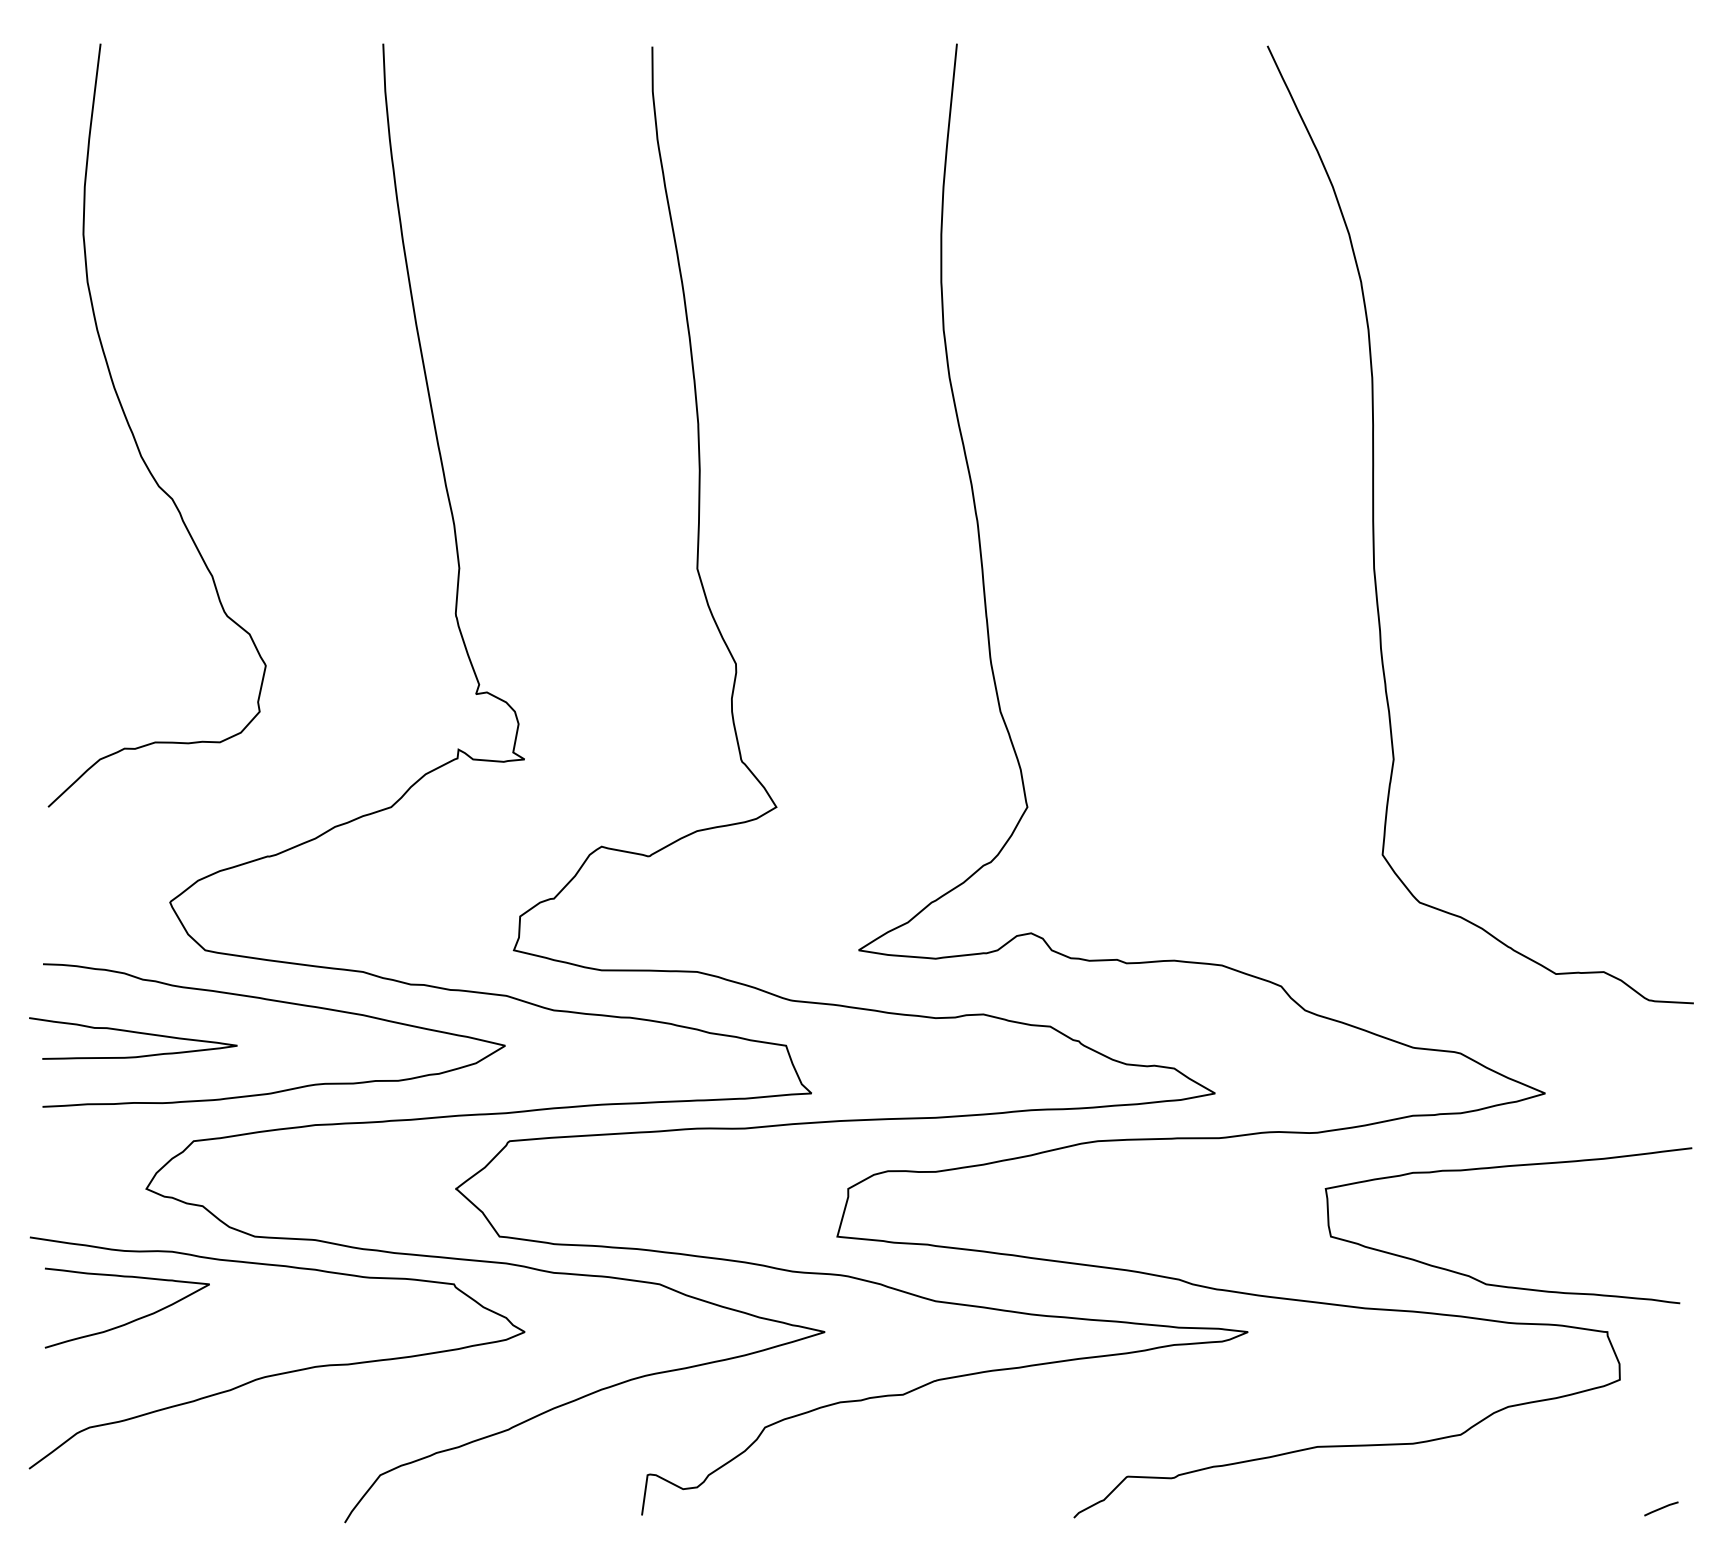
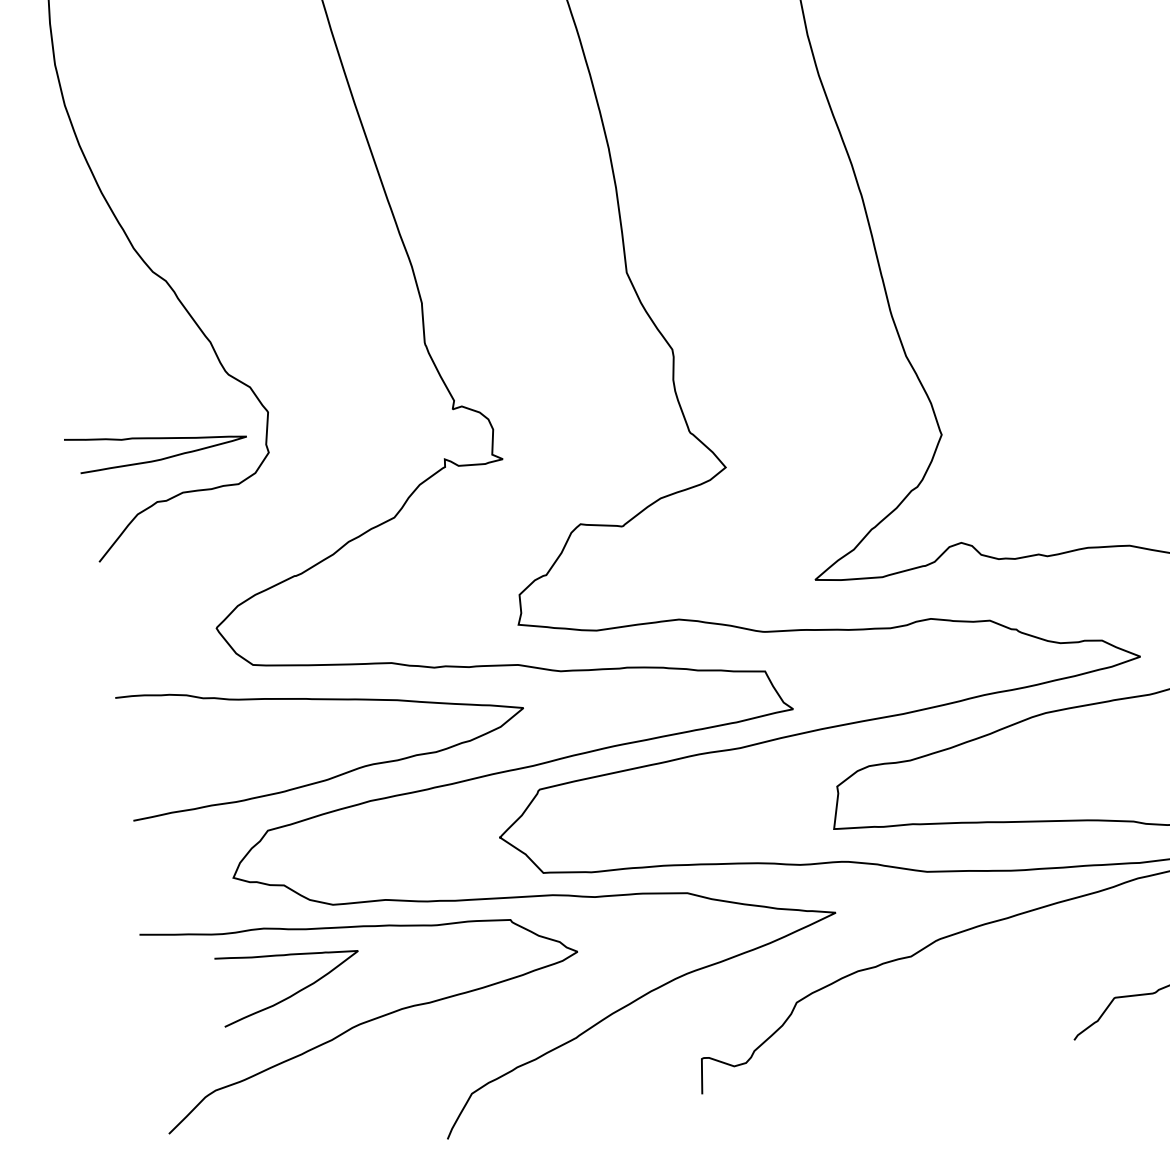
curve: (135, 1033) -> (157, 439), moved
curve: (132, 1320) -> (296, 992), moved

